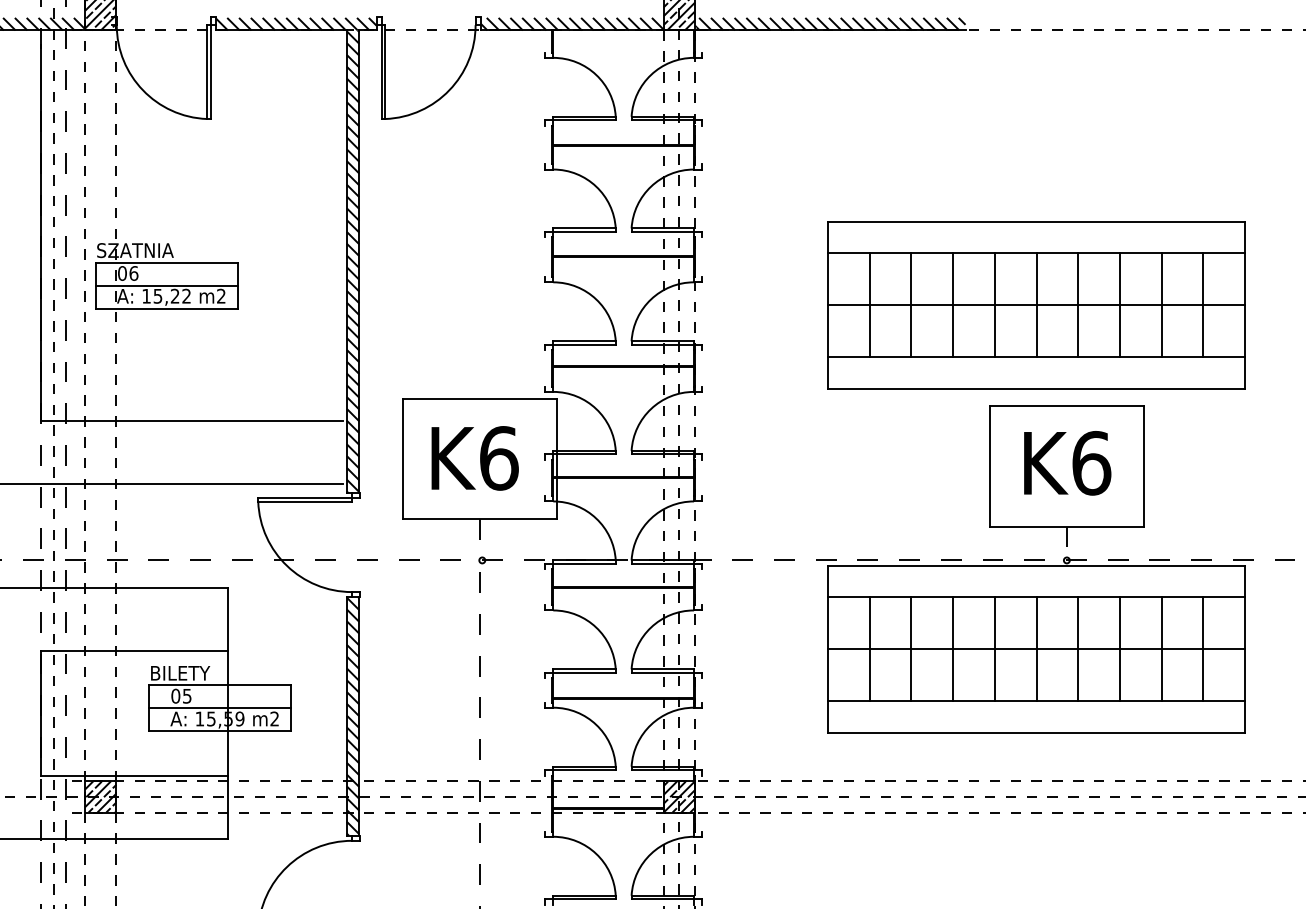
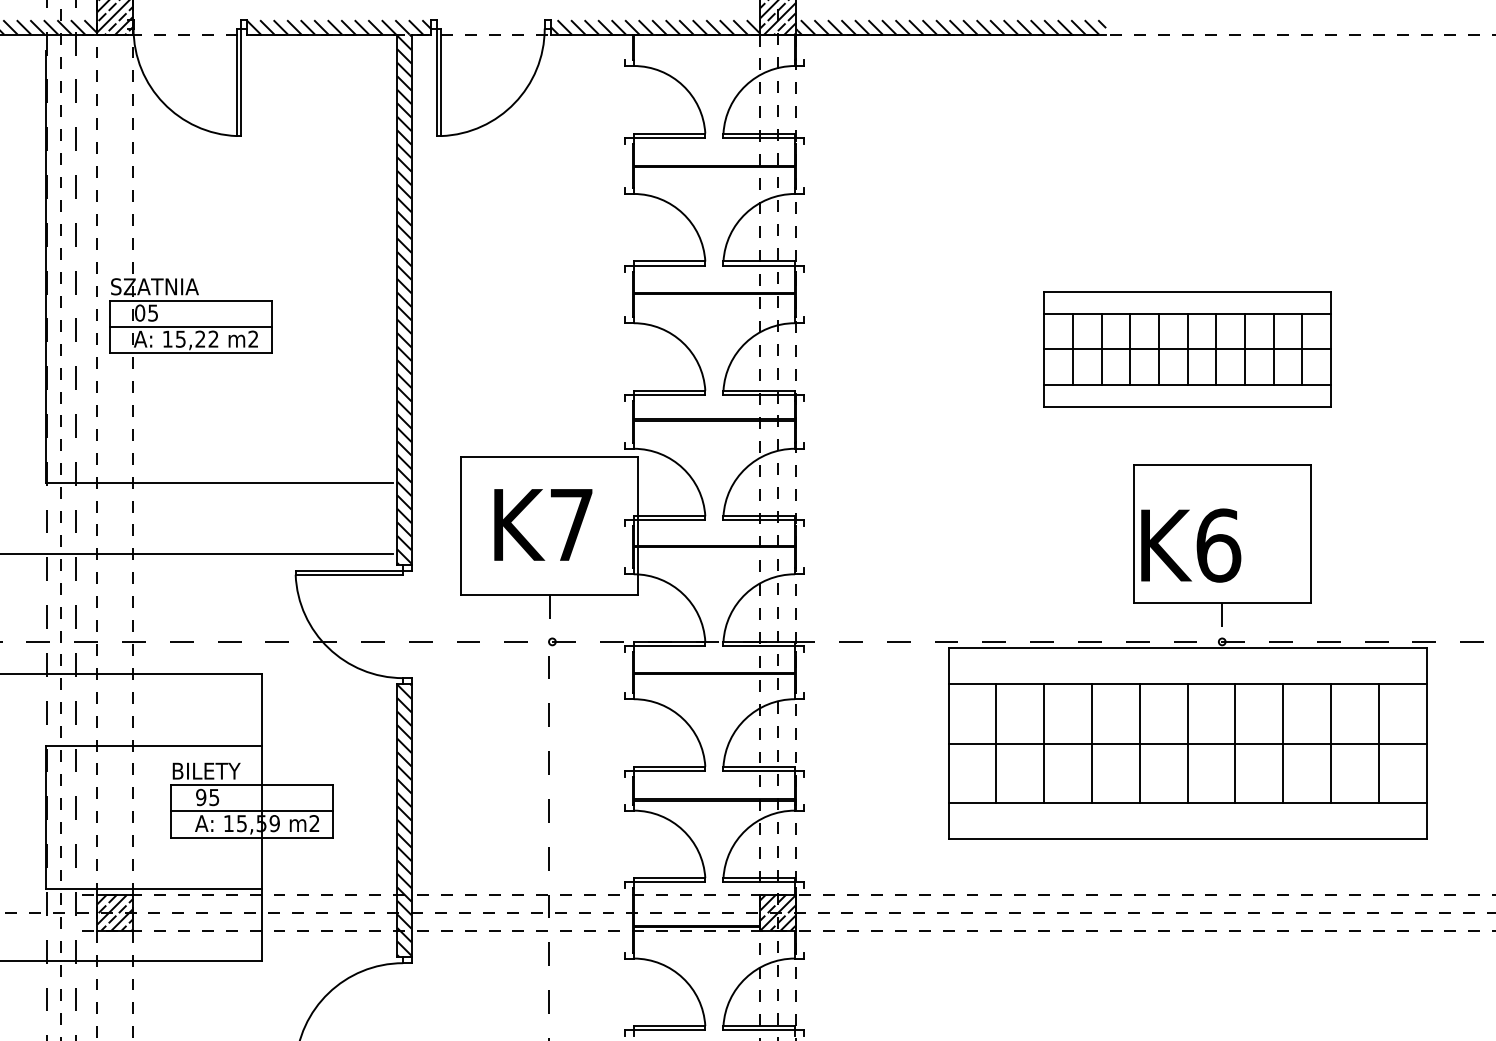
text: (134, 272) -> (153, 312), 06 -> 05
part: (1036, 305) -> (1187, 349), size x0.6
text: (498, 457) -> (571, 524), K6 -> K7
text: (1067, 463) -> (1191, 545), moved
text: (176, 696) -> (201, 797), 05 -> 95

